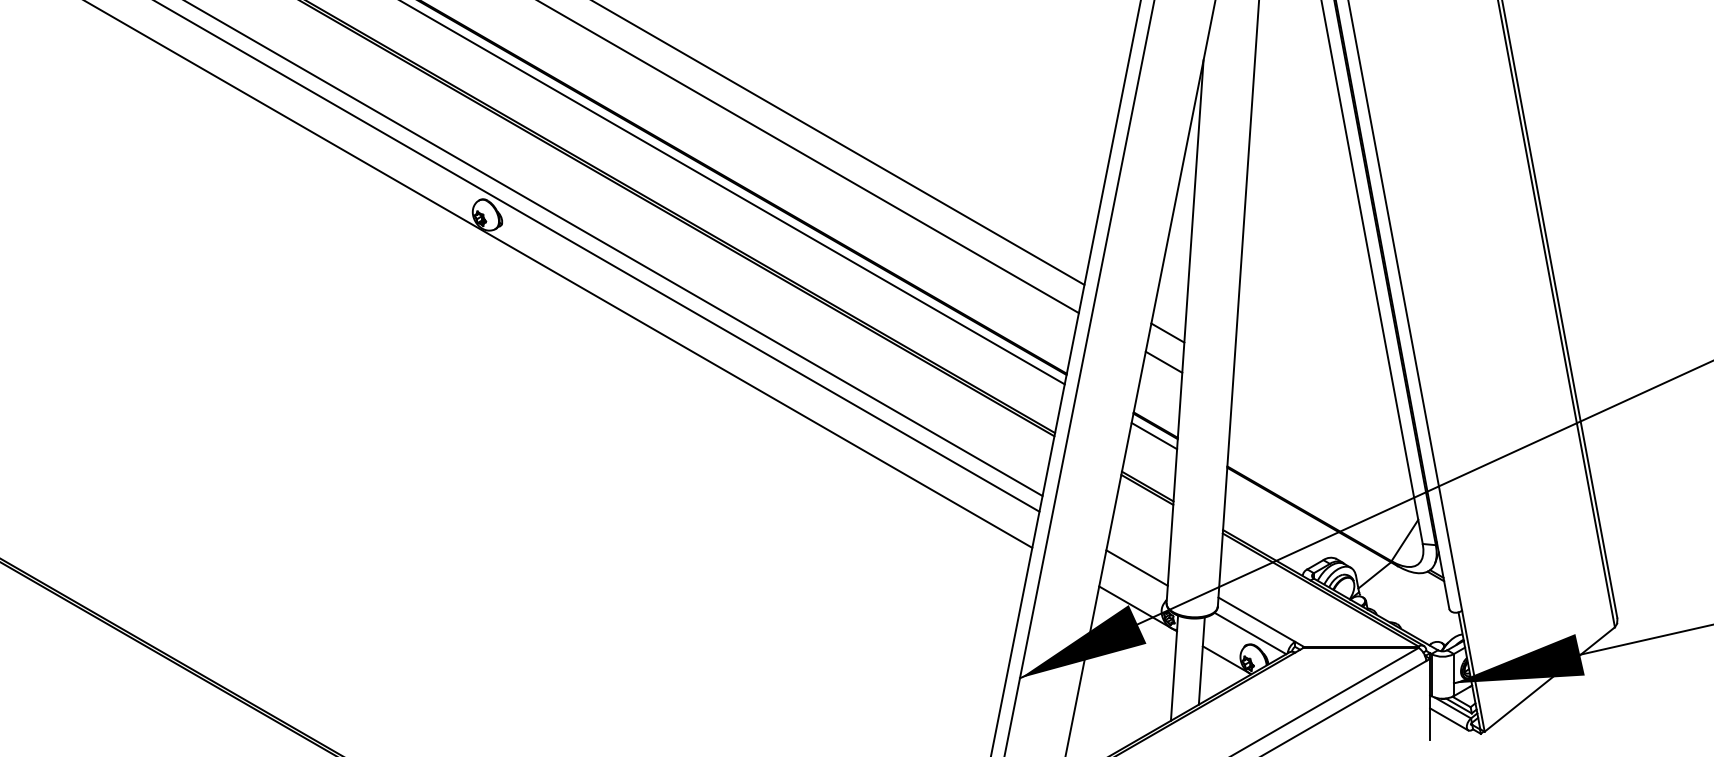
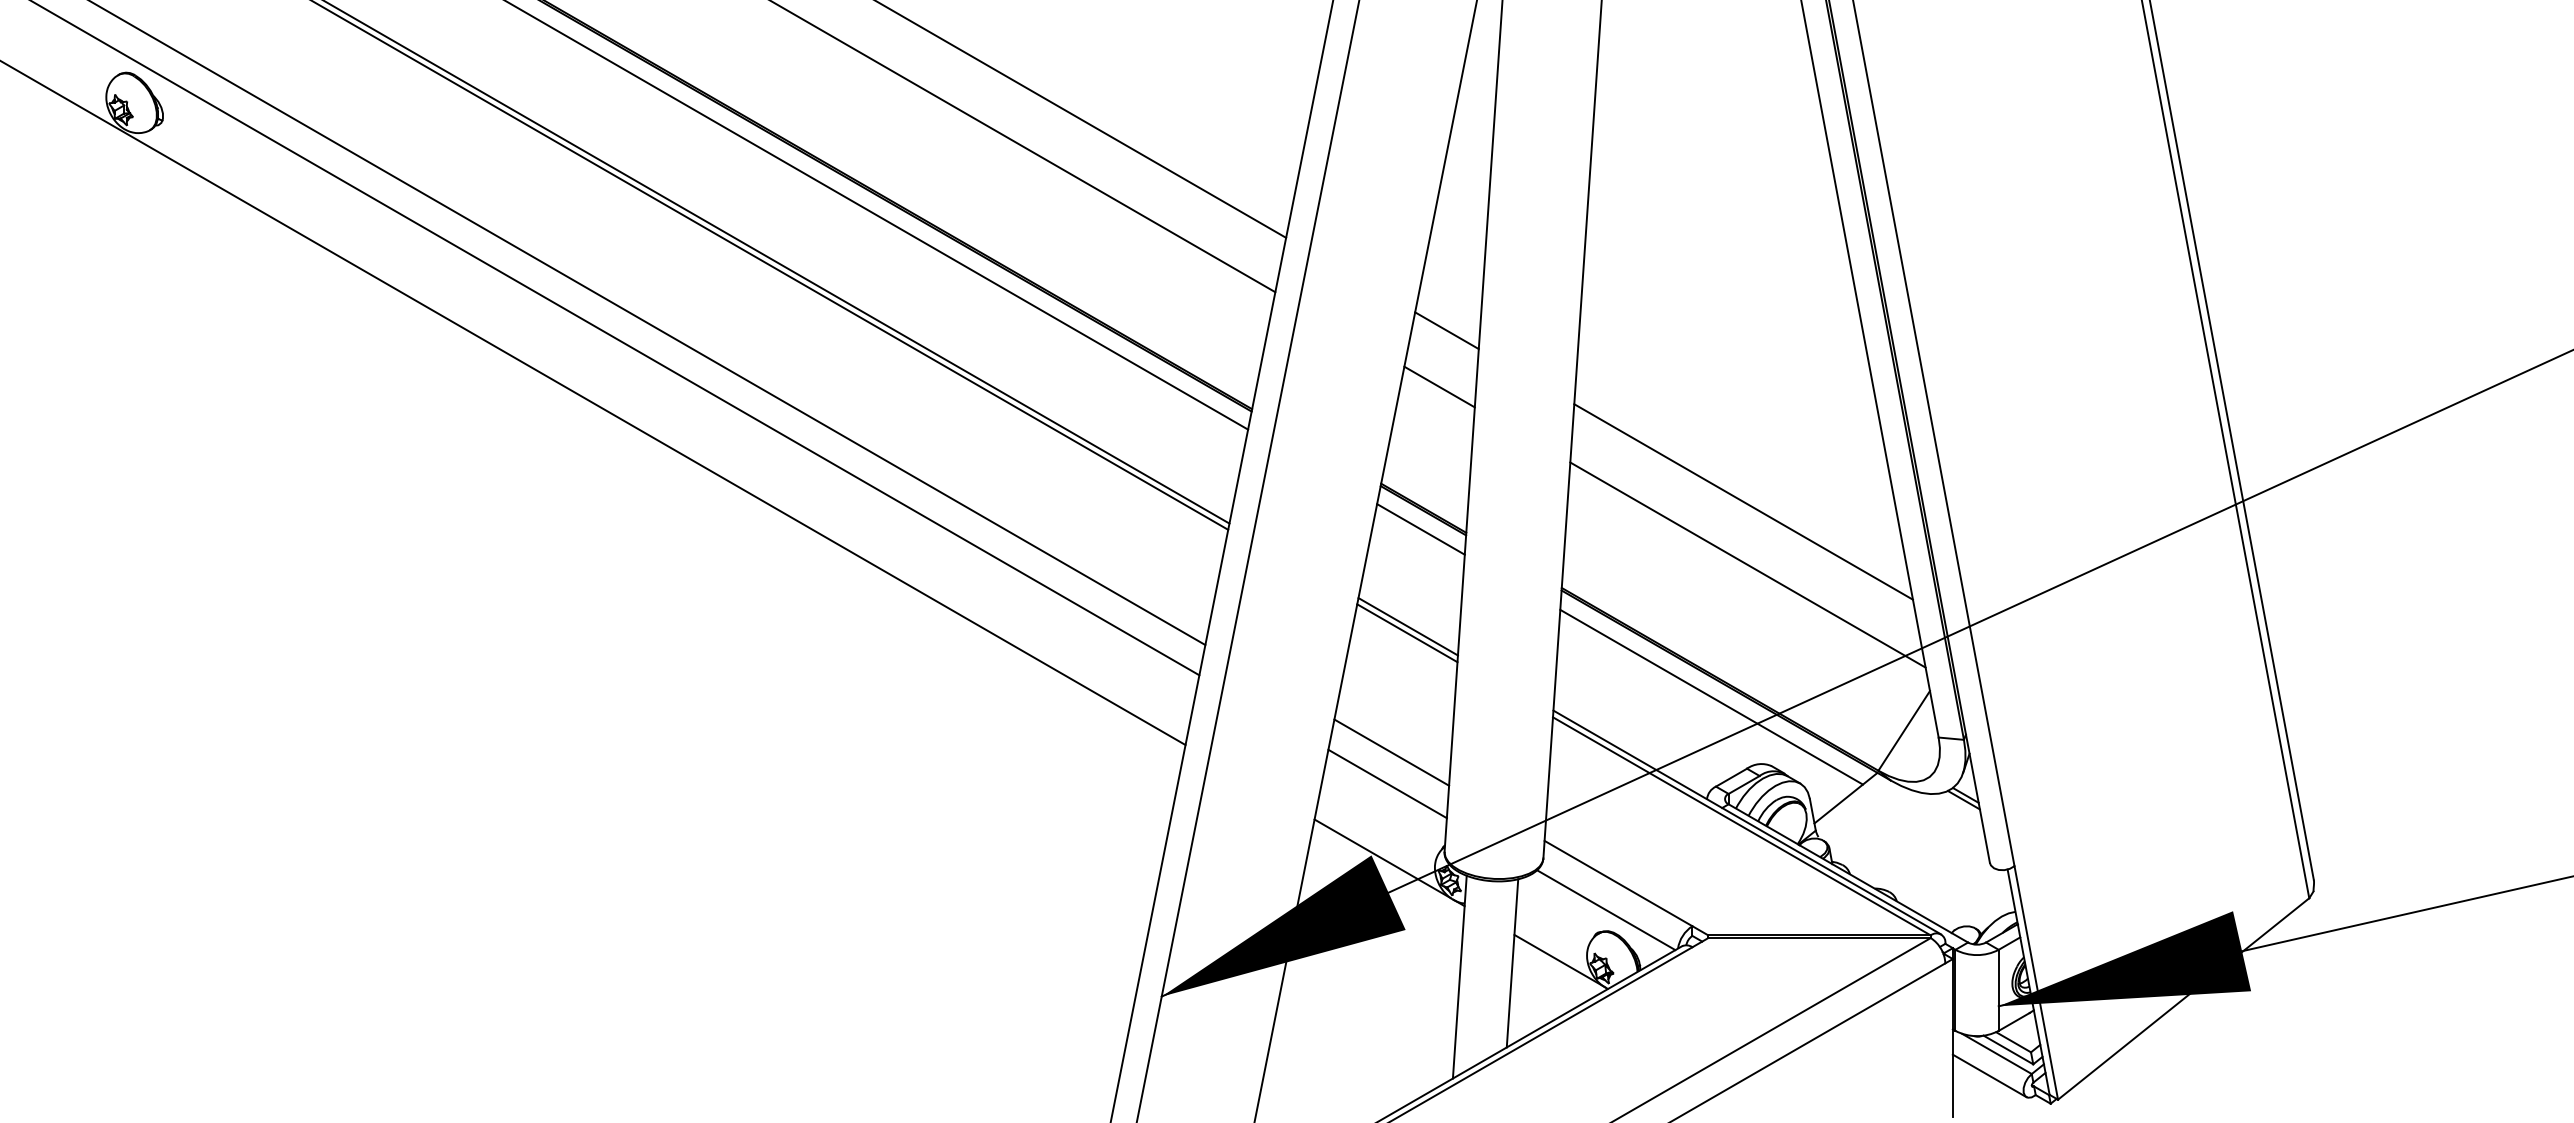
line: (1321, 421) -> (1743, 501), added
line: (1323, 454) -> (1747, 564), added
line: (1304, 522) -> (1710, 696), added
line: (1138, 551) -> (1390, 752), added

